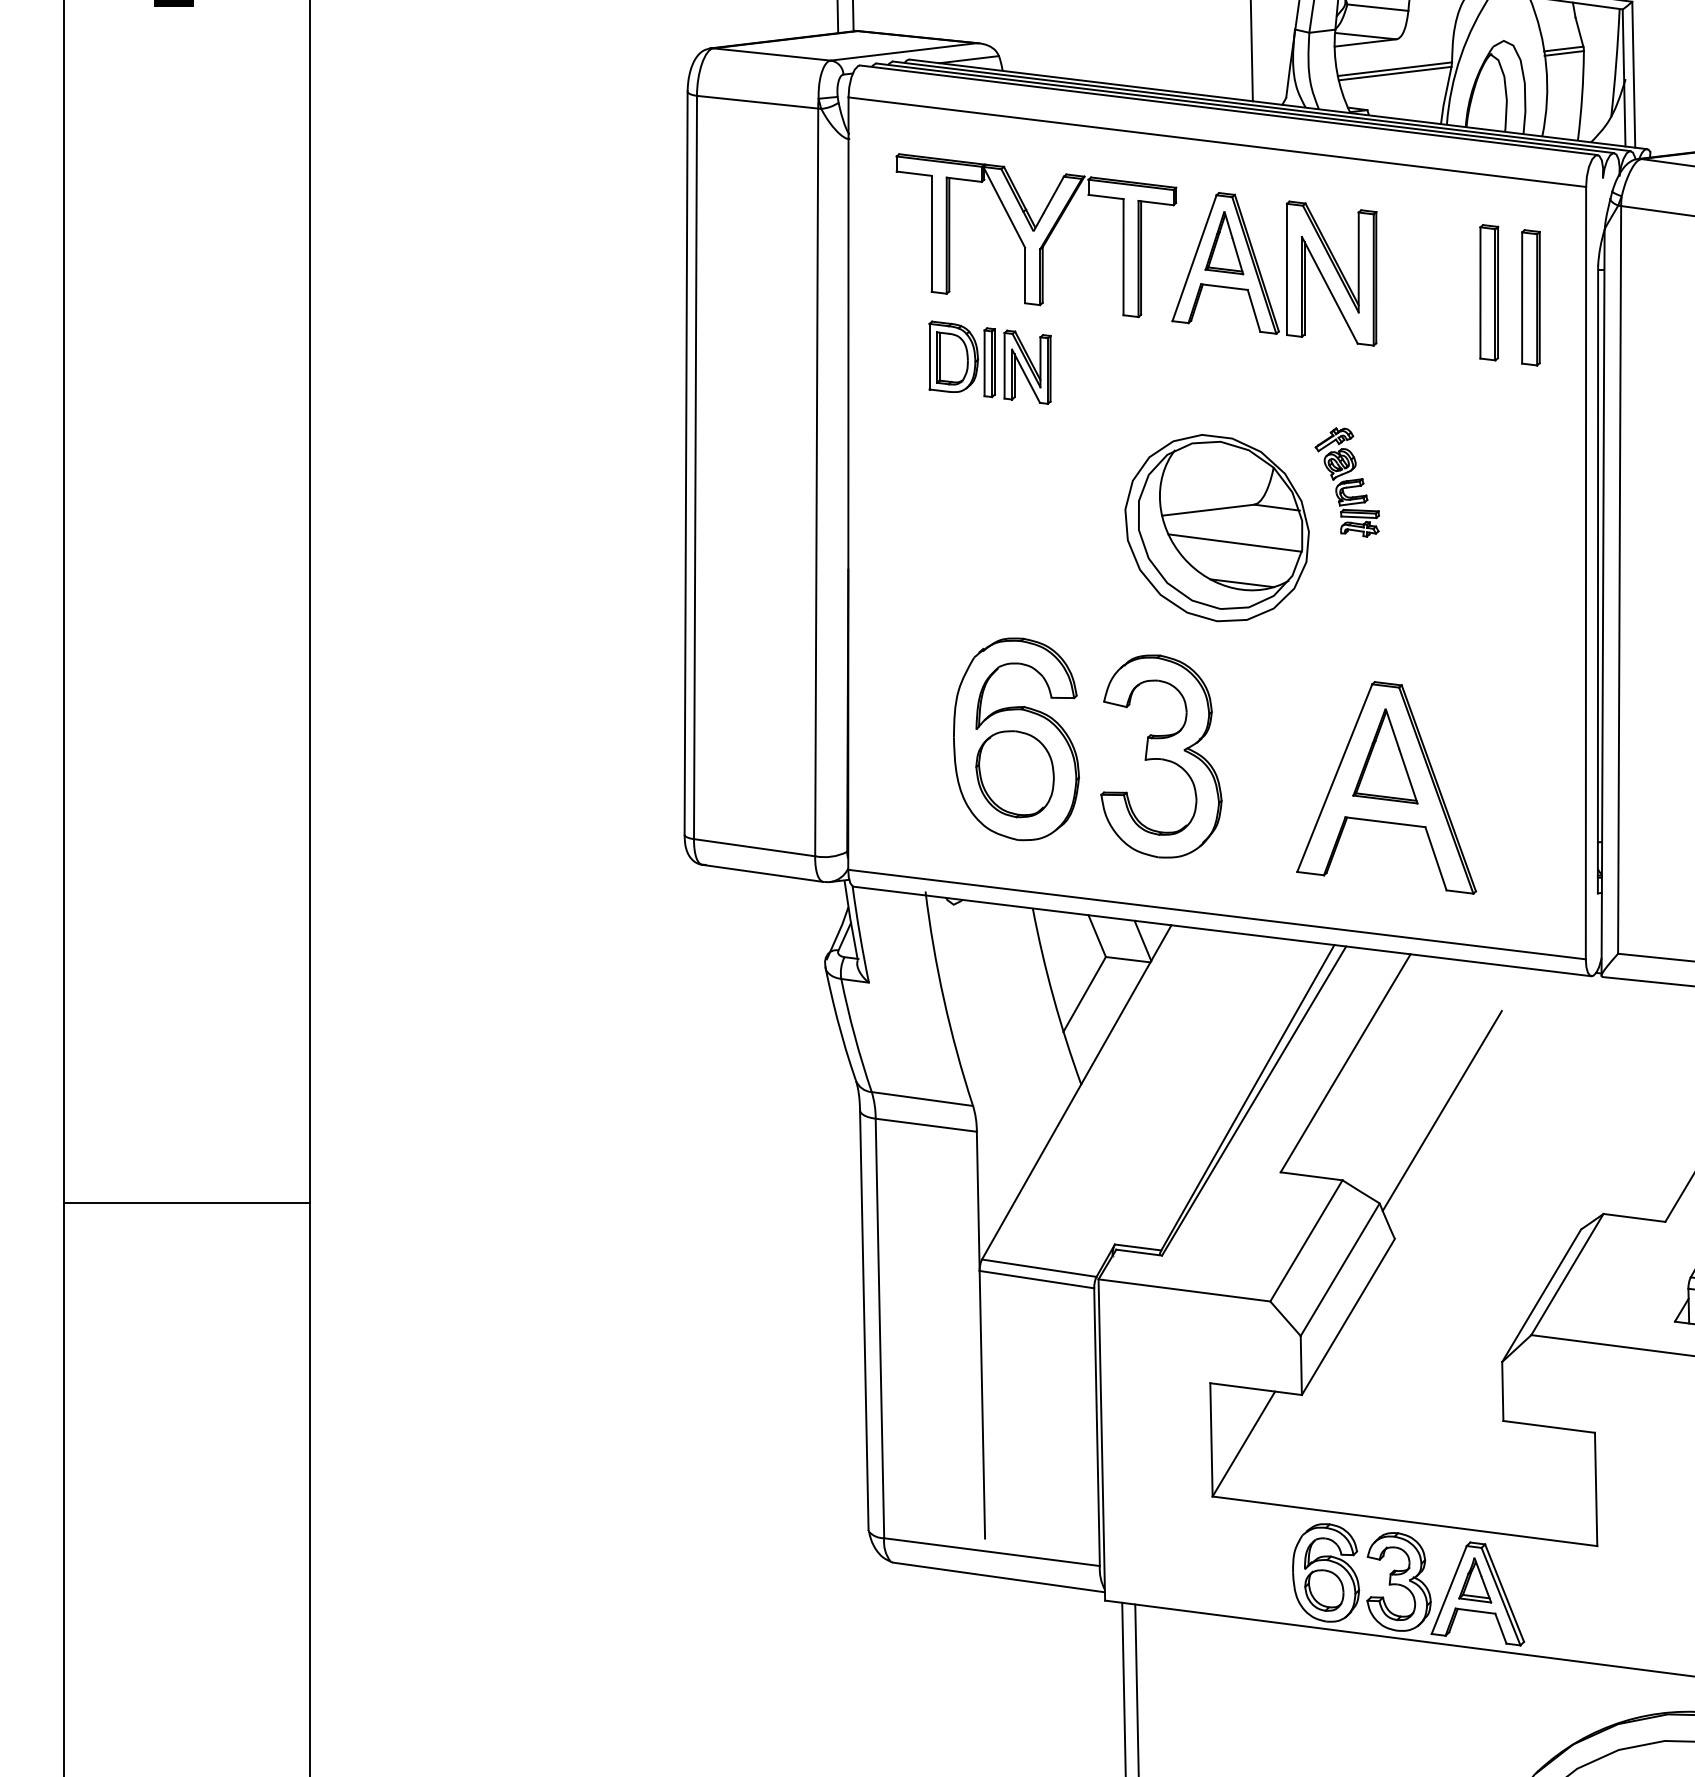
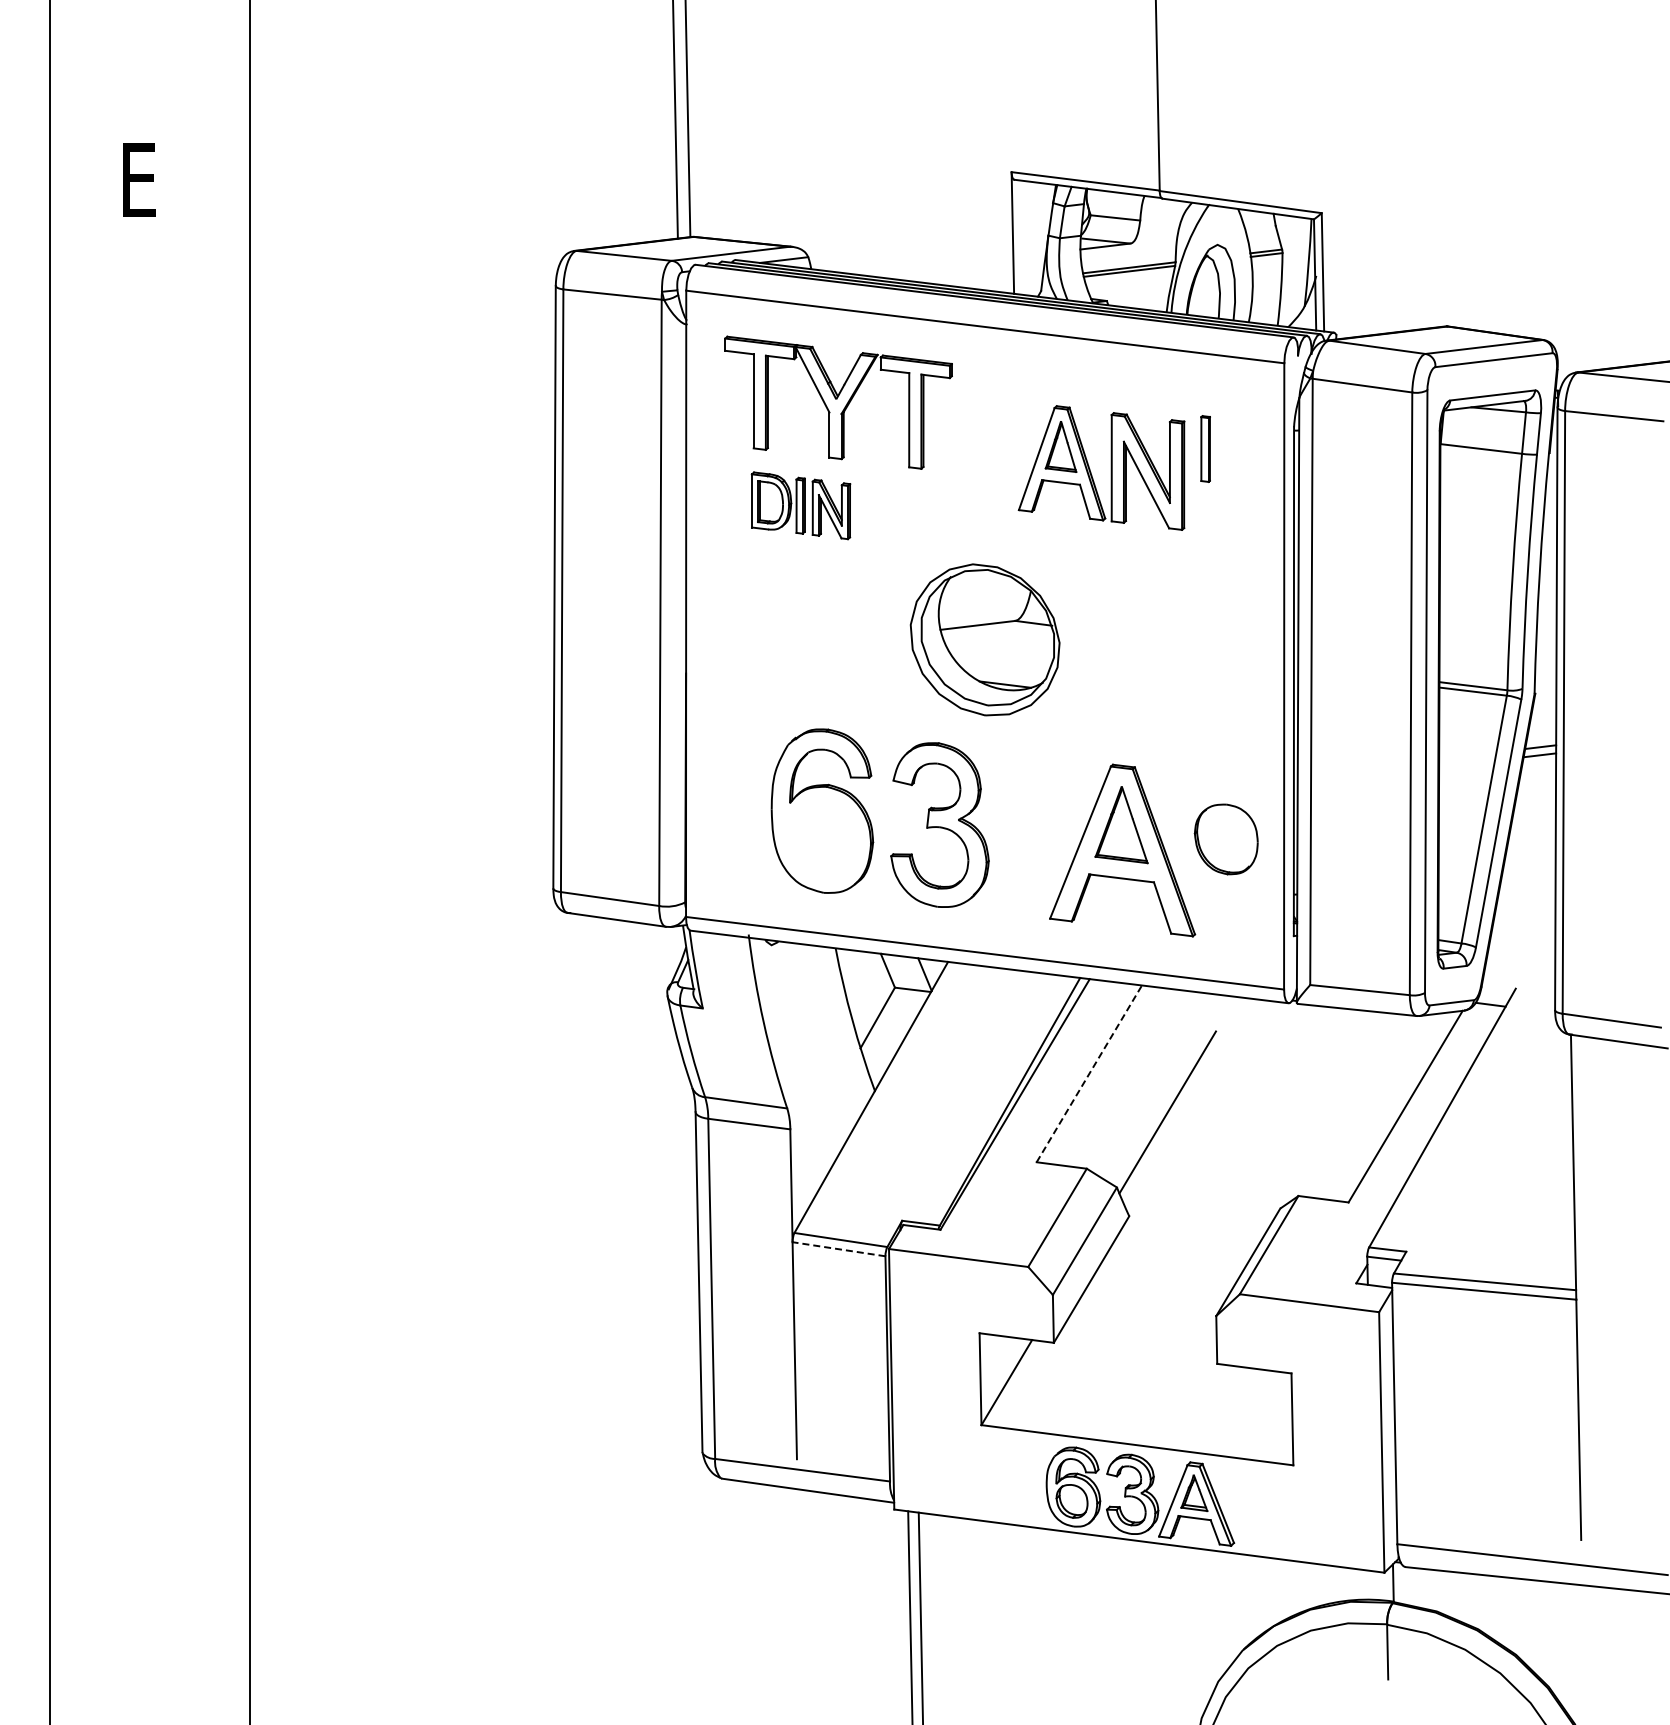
part: (1285, 268) -> (1110, 467), moved
part: (1488, 292) -> (1205, 448), size x0.6
part: (1530, 298) -> (1239, 453), removed
part: (1347, 481) -> (1090, 602), removed
line: (1234, 542) -> (999, 651), removed
part: (1014, 774) -> (1225, 839), moved
line: (1345, 1062) -> (1089, 1073), solid -> dashed
line: (186, 1202) -> (149, 1186), removed
line: (1037, 1279) -> (839, 1249), solid -> dashed

